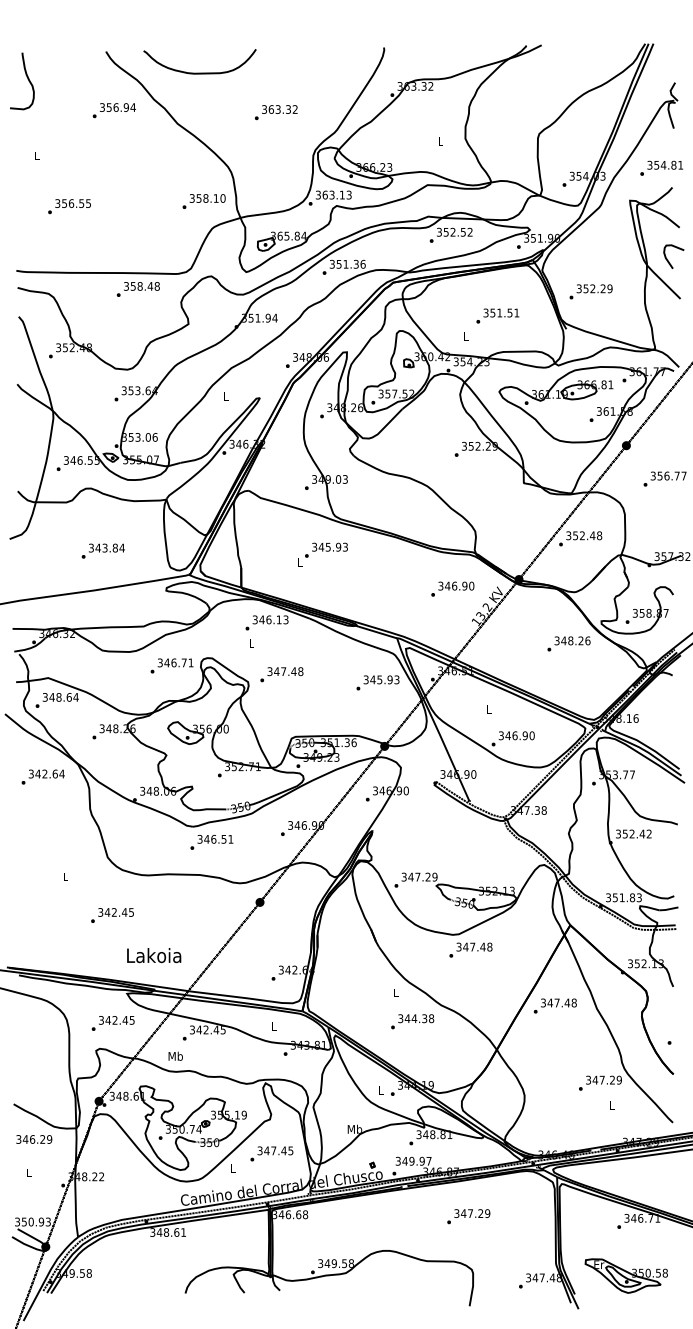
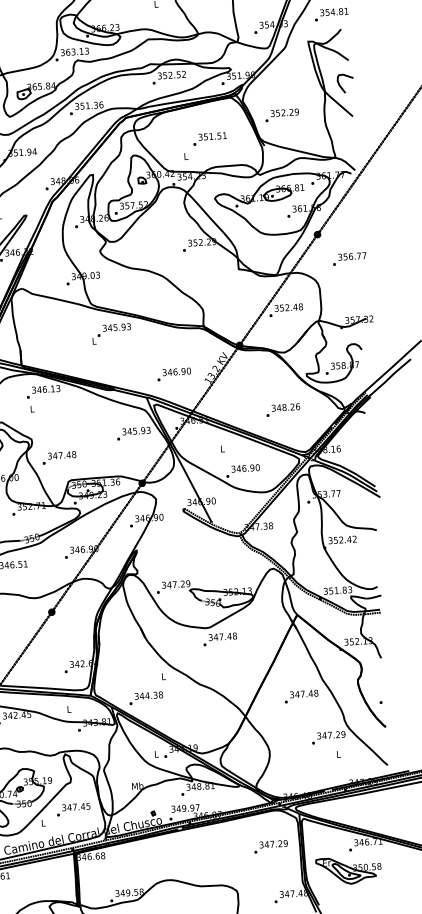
text: (322, 554) -> (111, 333), moved
text: (452, 588) -> (173, 373), moved
text: (568, 643) -> (282, 409), moved
text: (281, 674) -> (59, 457), moved
text: (554, 1005) -> (300, 696), moved
text: (412, 1021) -> (146, 698), moved
text: (468, 1216) -> (270, 846), moved
part: (625, 1275) -> (348, 870), moved

